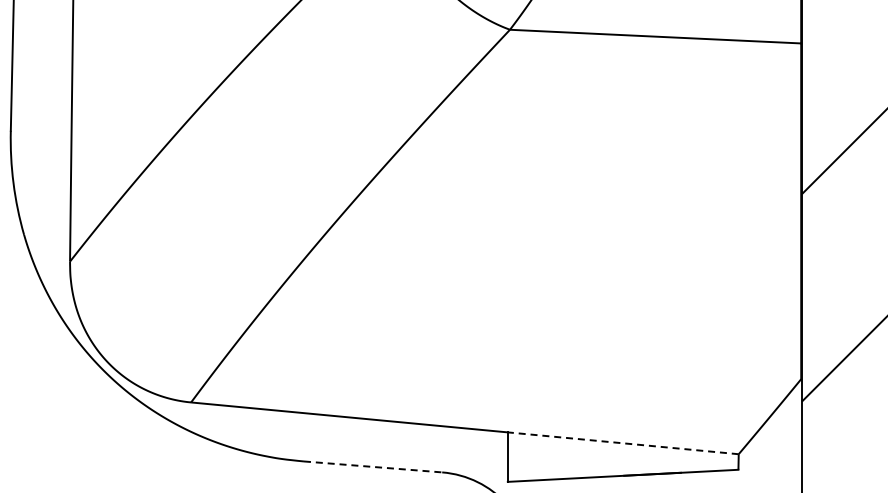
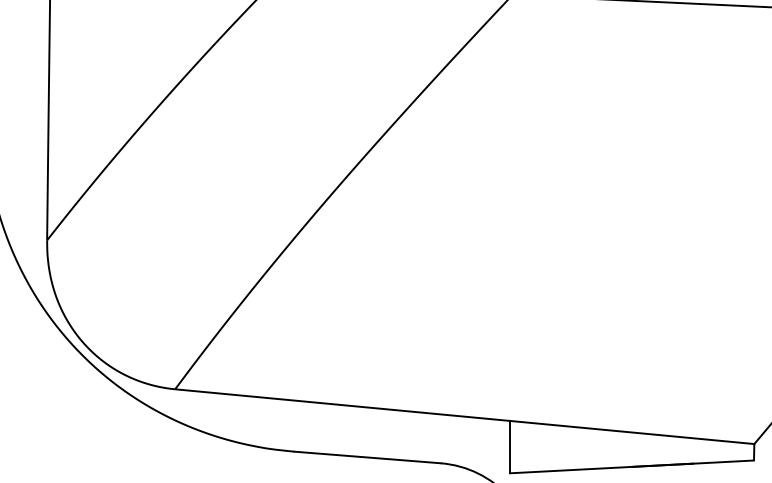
line: (623, 443) -> (632, 432), dashed -> solid
line: (373, 466) -> (368, 457), dashed -> solid

